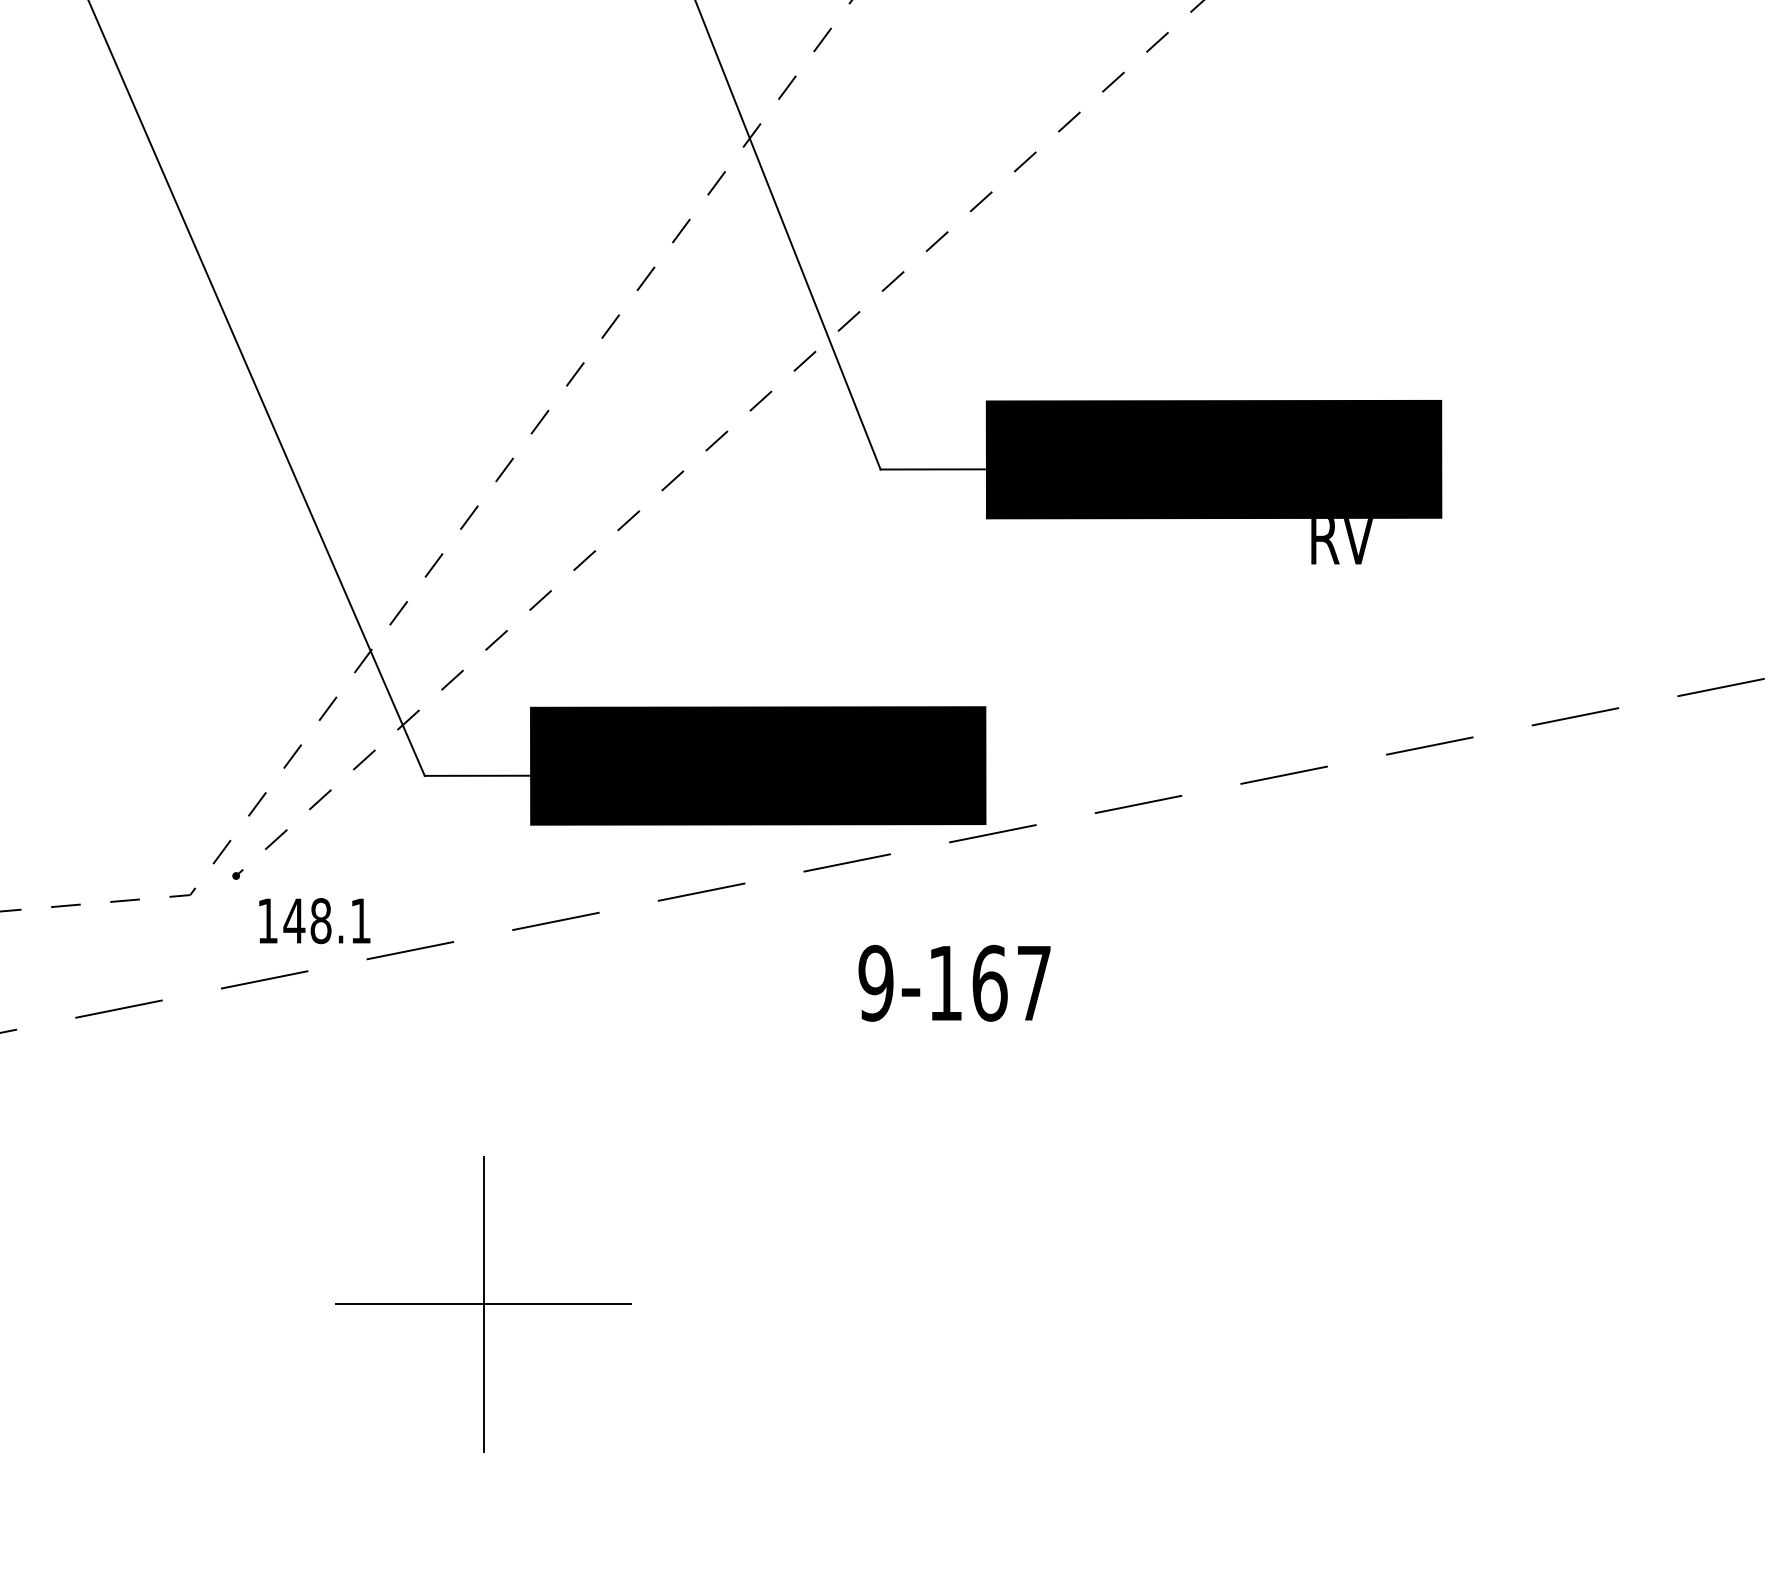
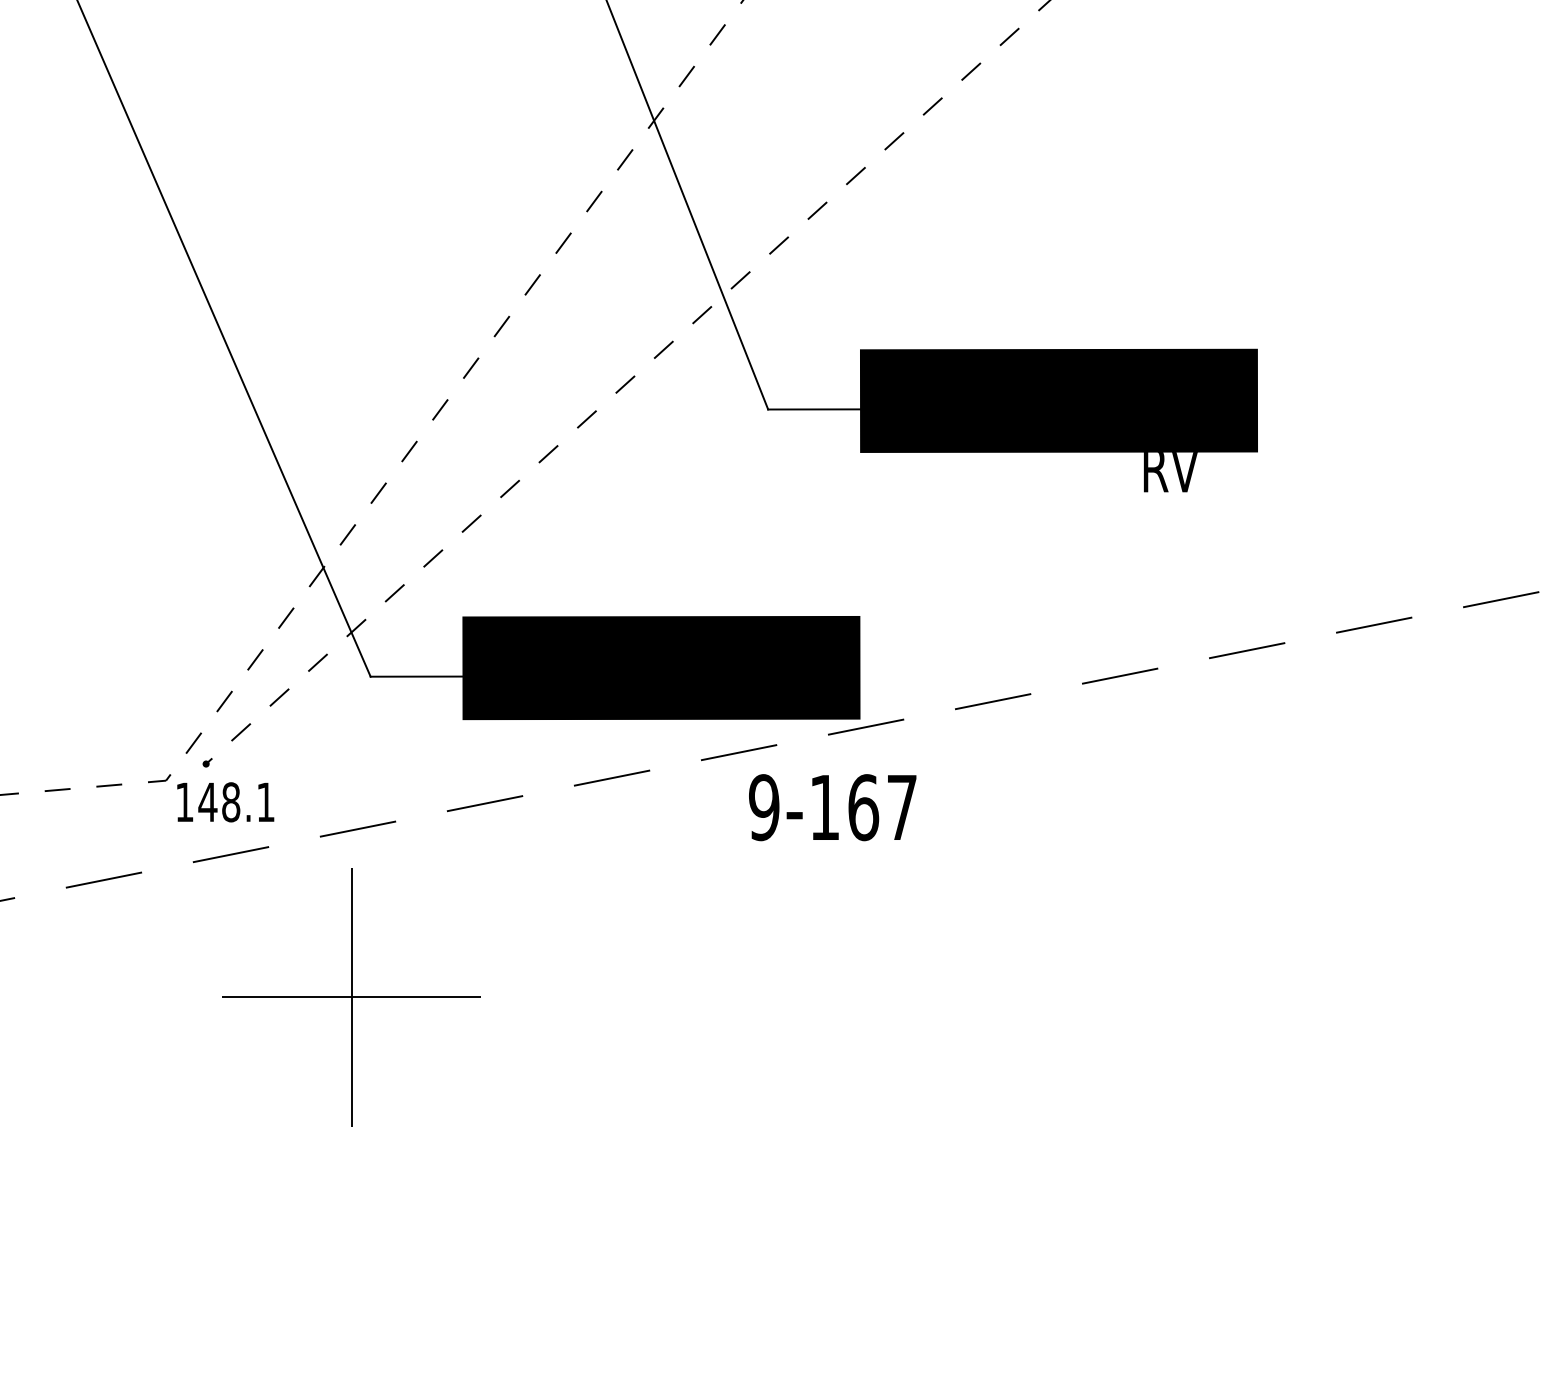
text: (314, 921) -> (225, 802), moved
text: (954, 983) -> (832, 807), moved
part: (483, 1304) -> (351, 997), moved

